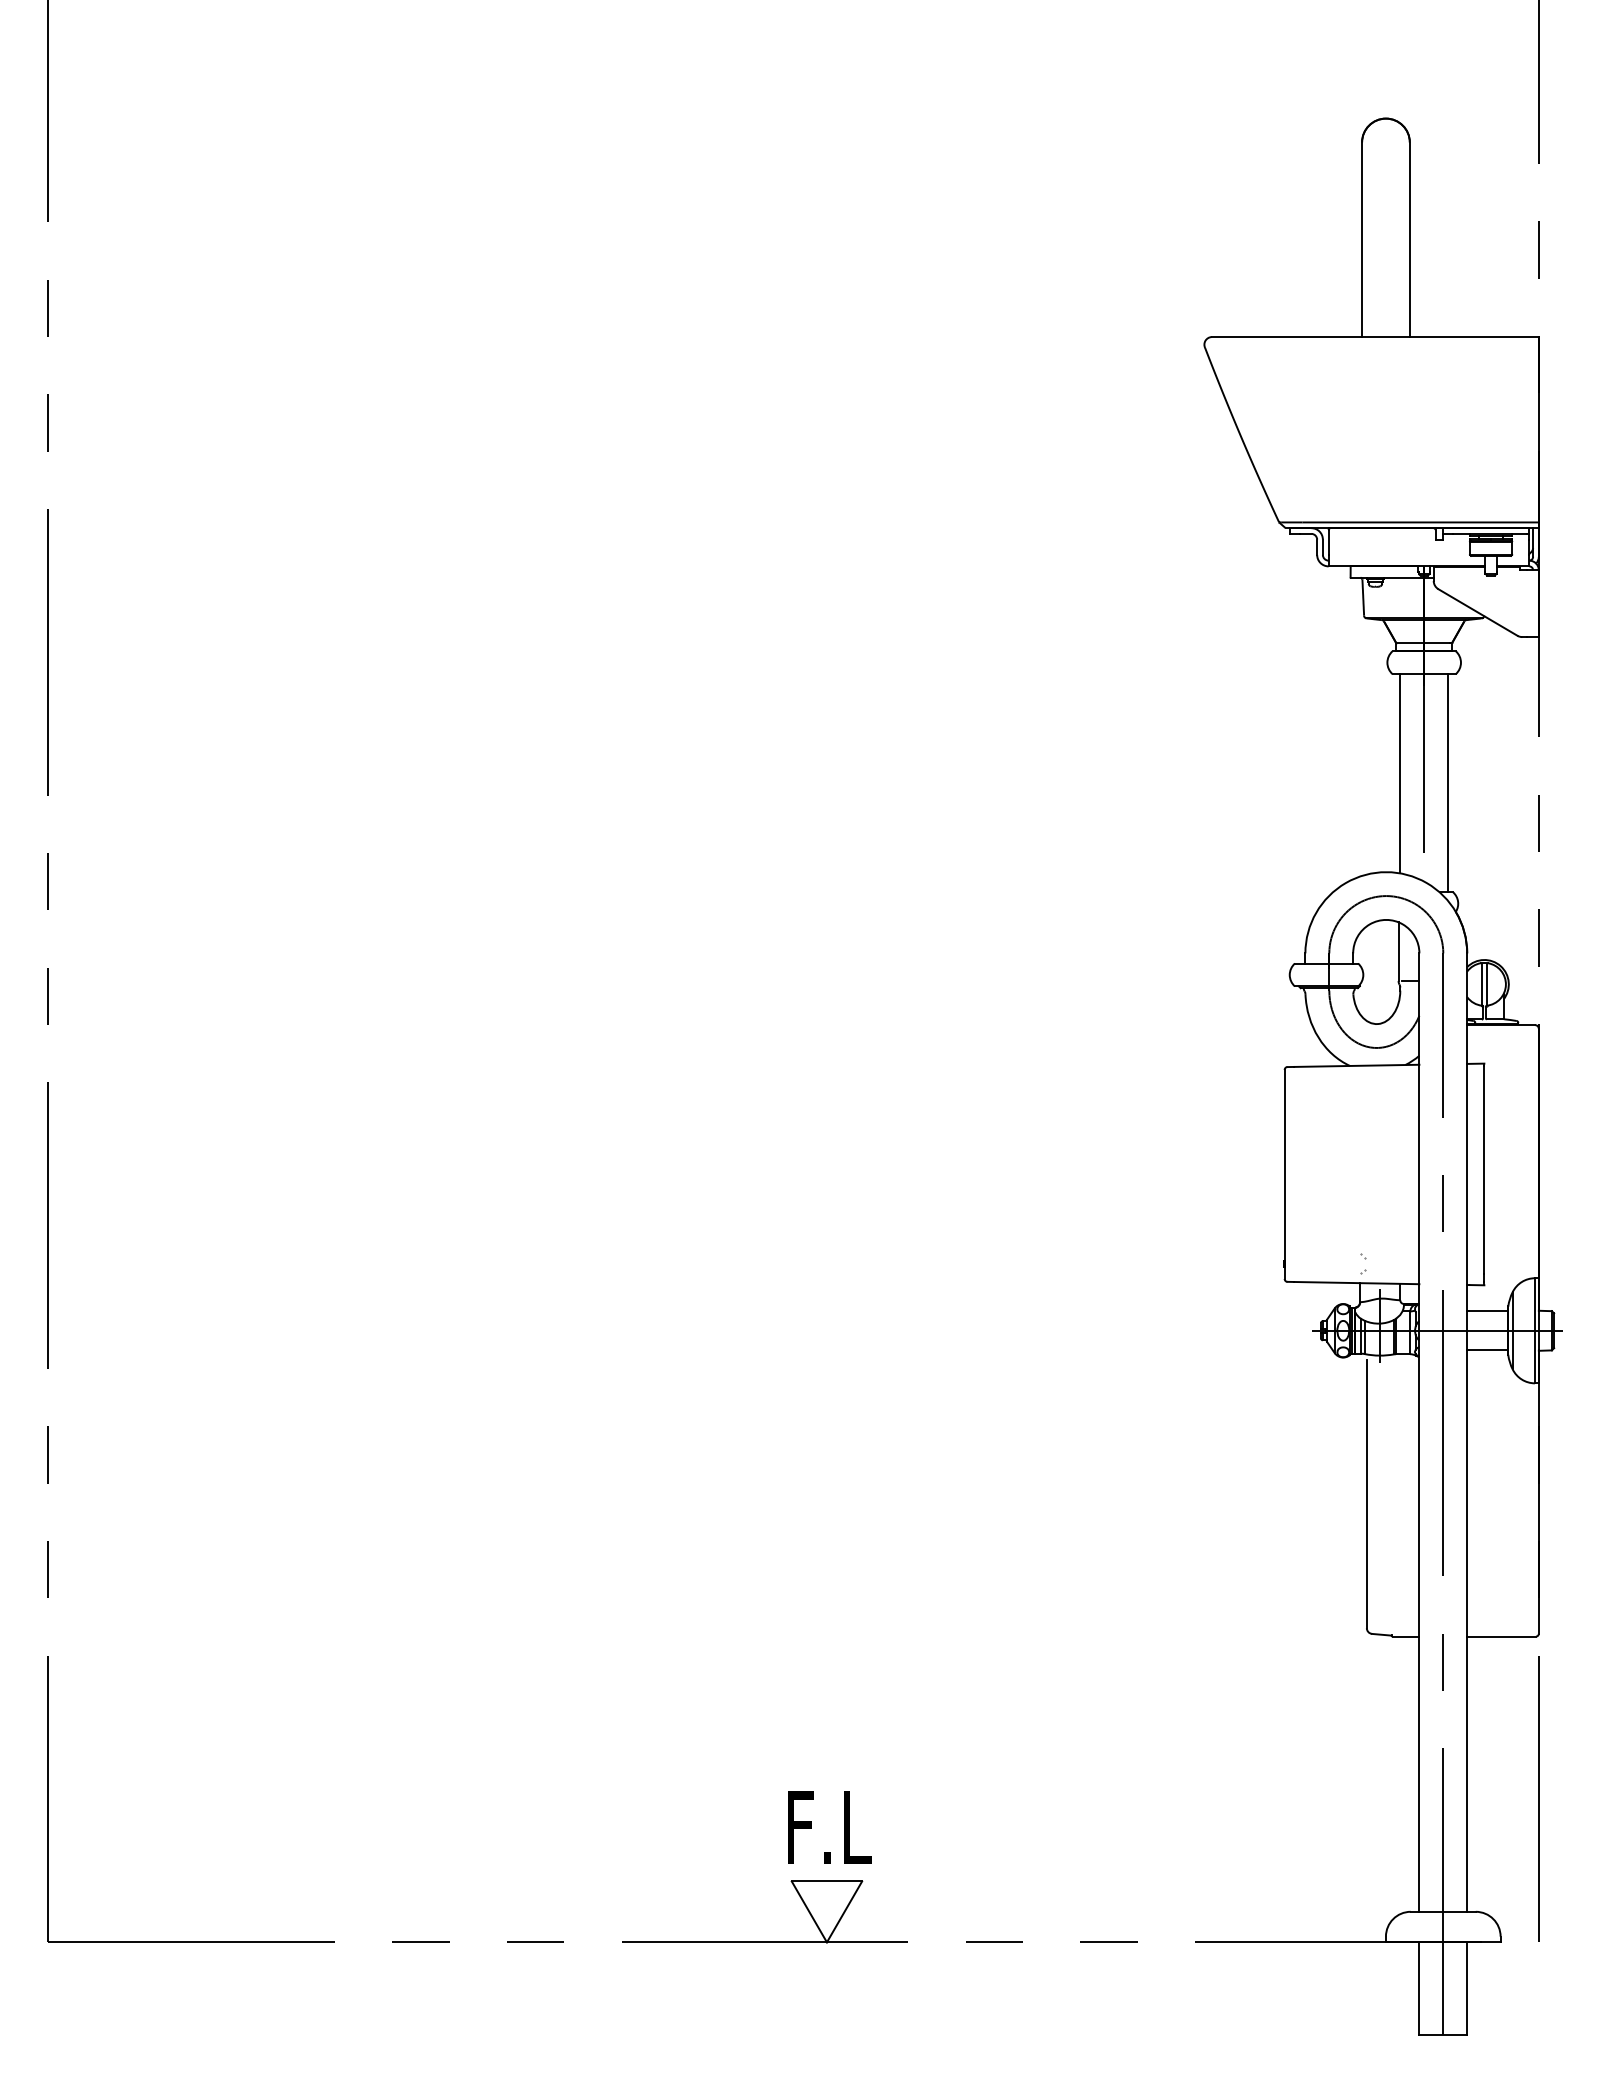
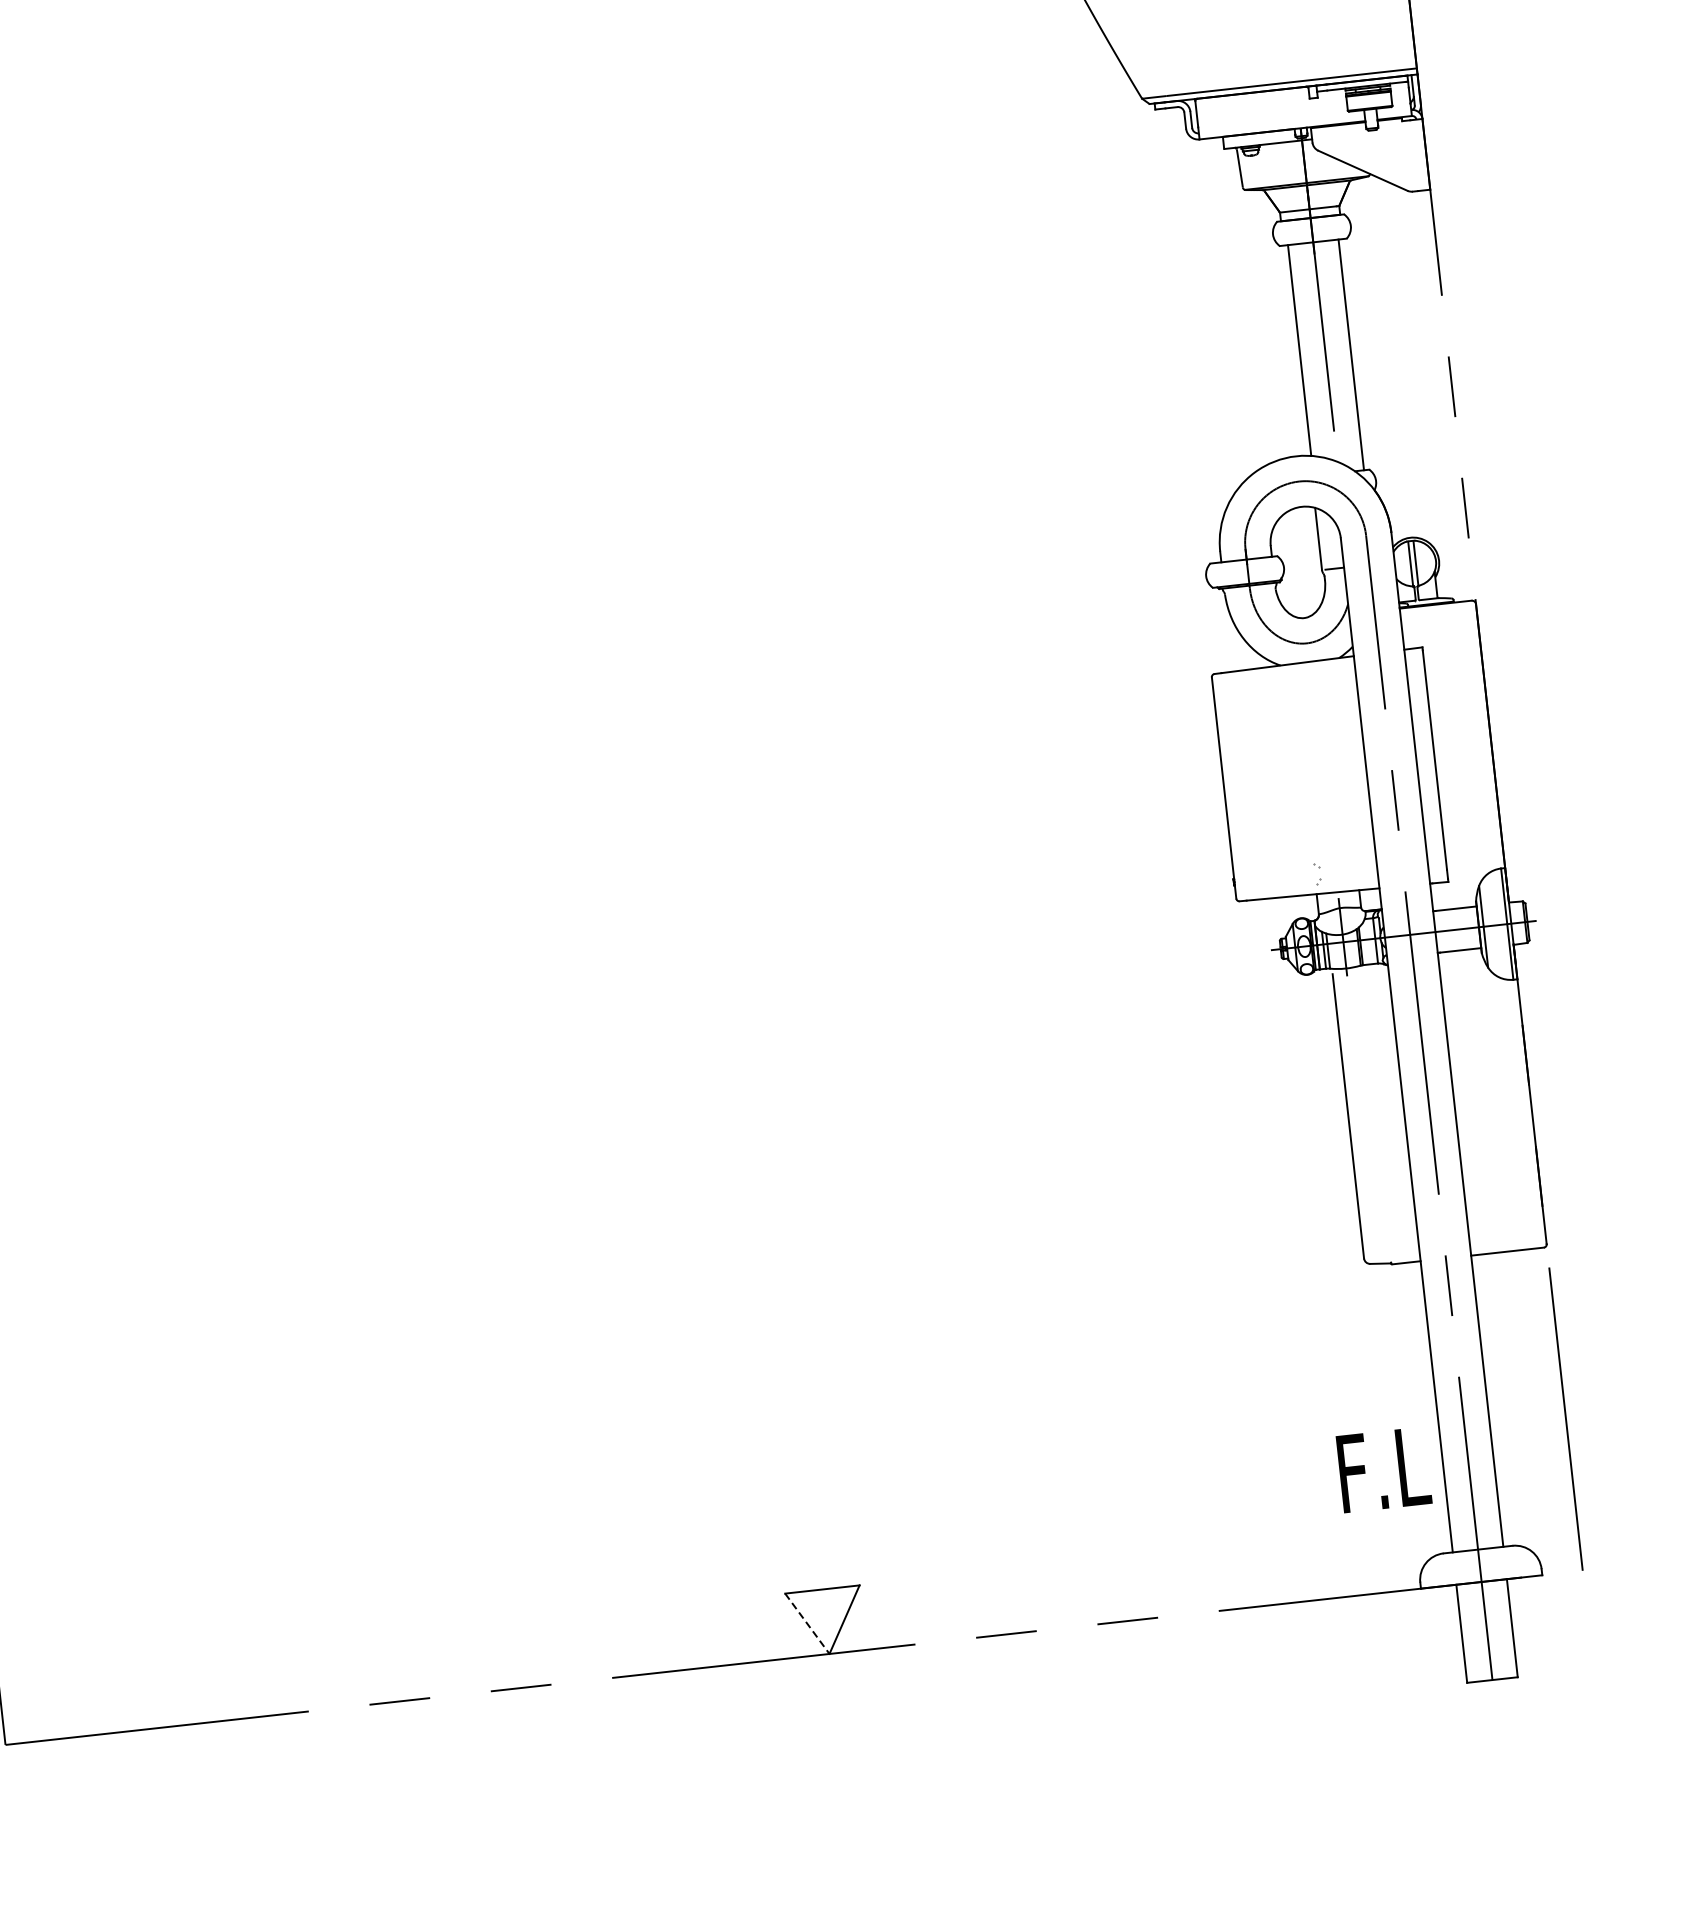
text: (829, 1827) -> (1383, 1469), moved
line: (809, 1912) -> (807, 1624), solid -> dashed

